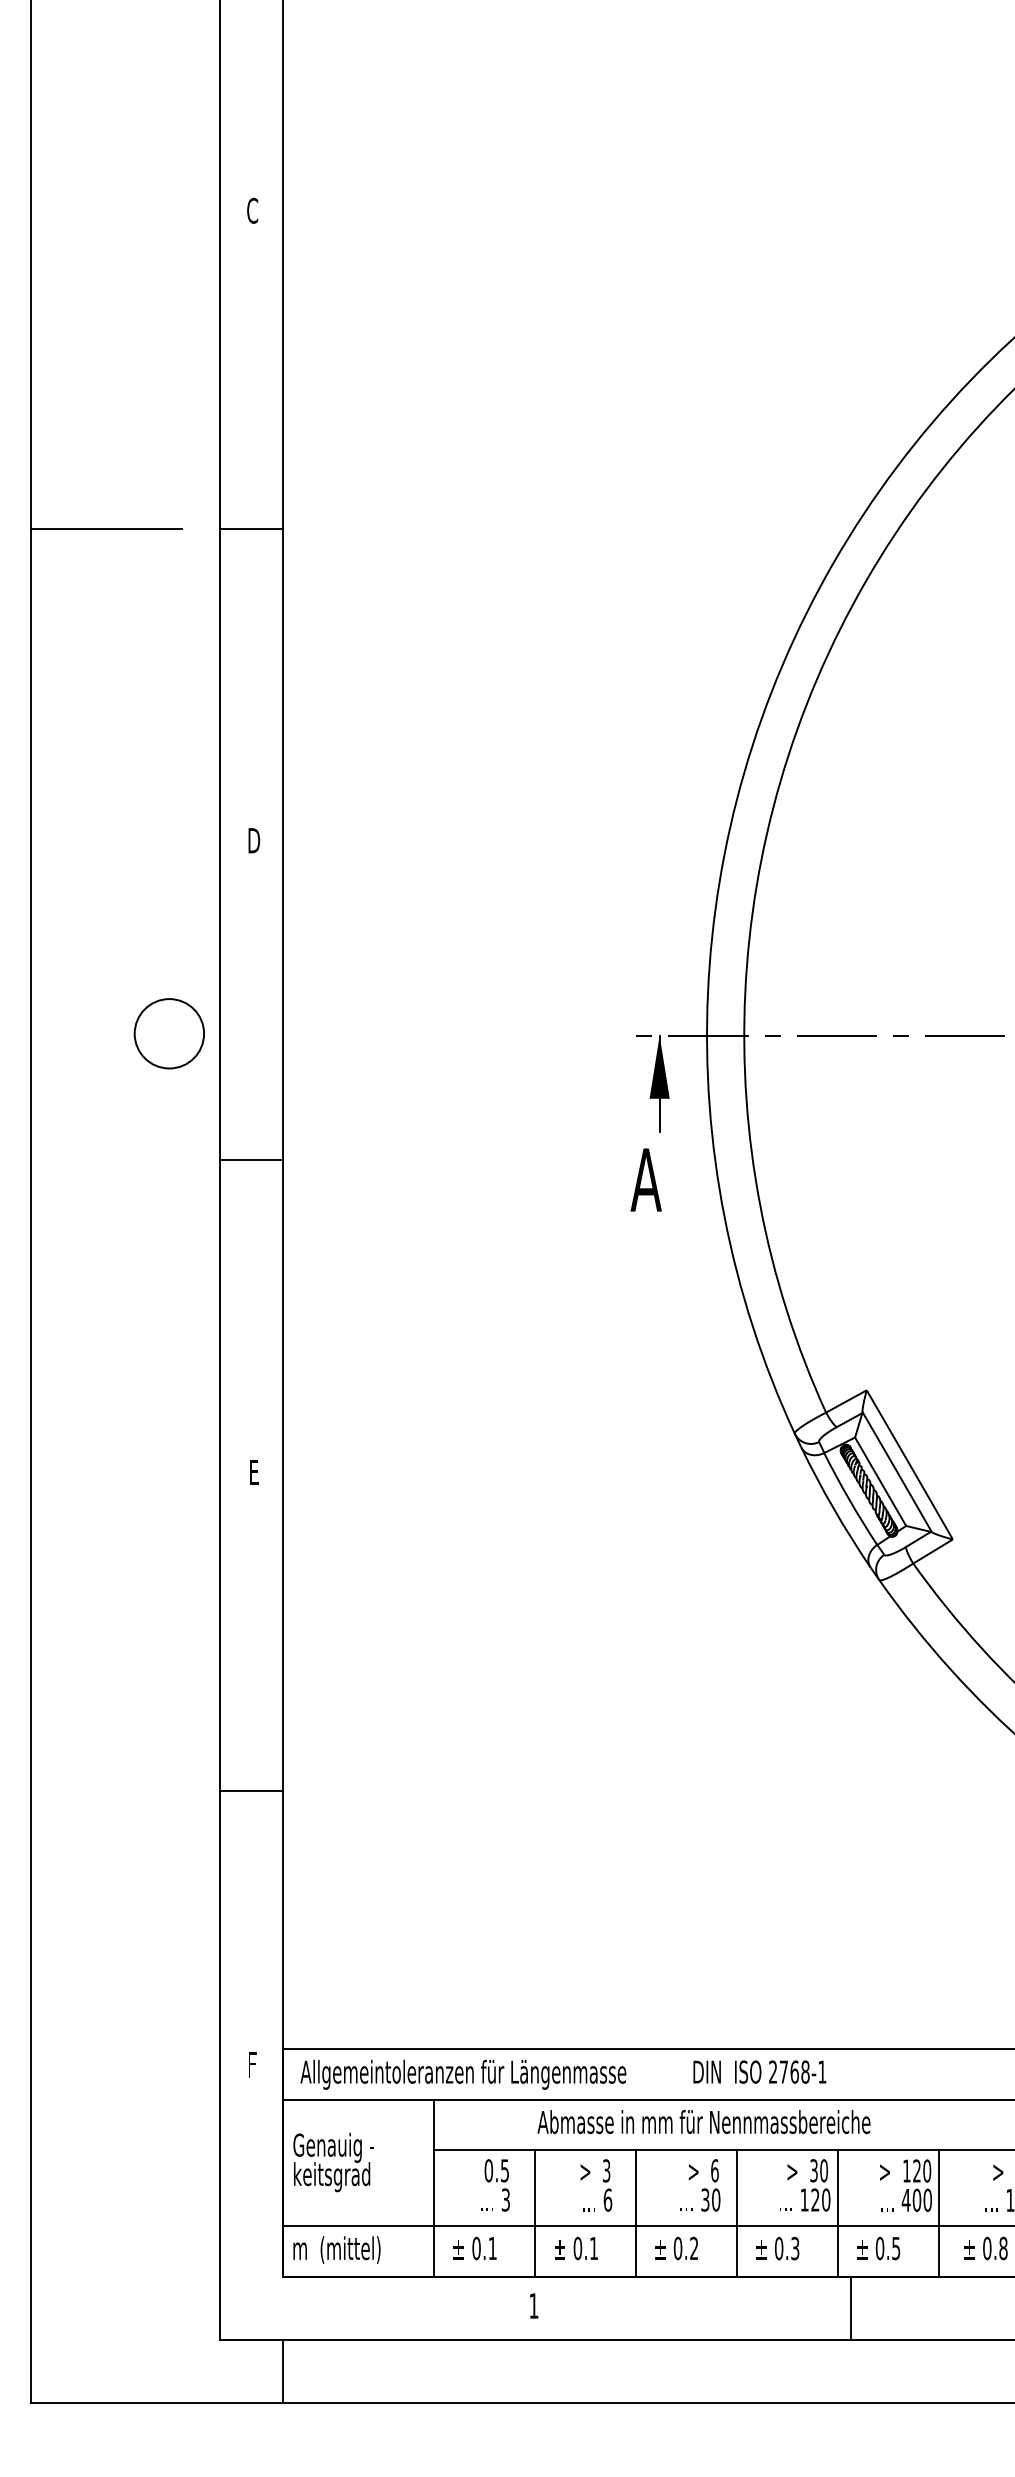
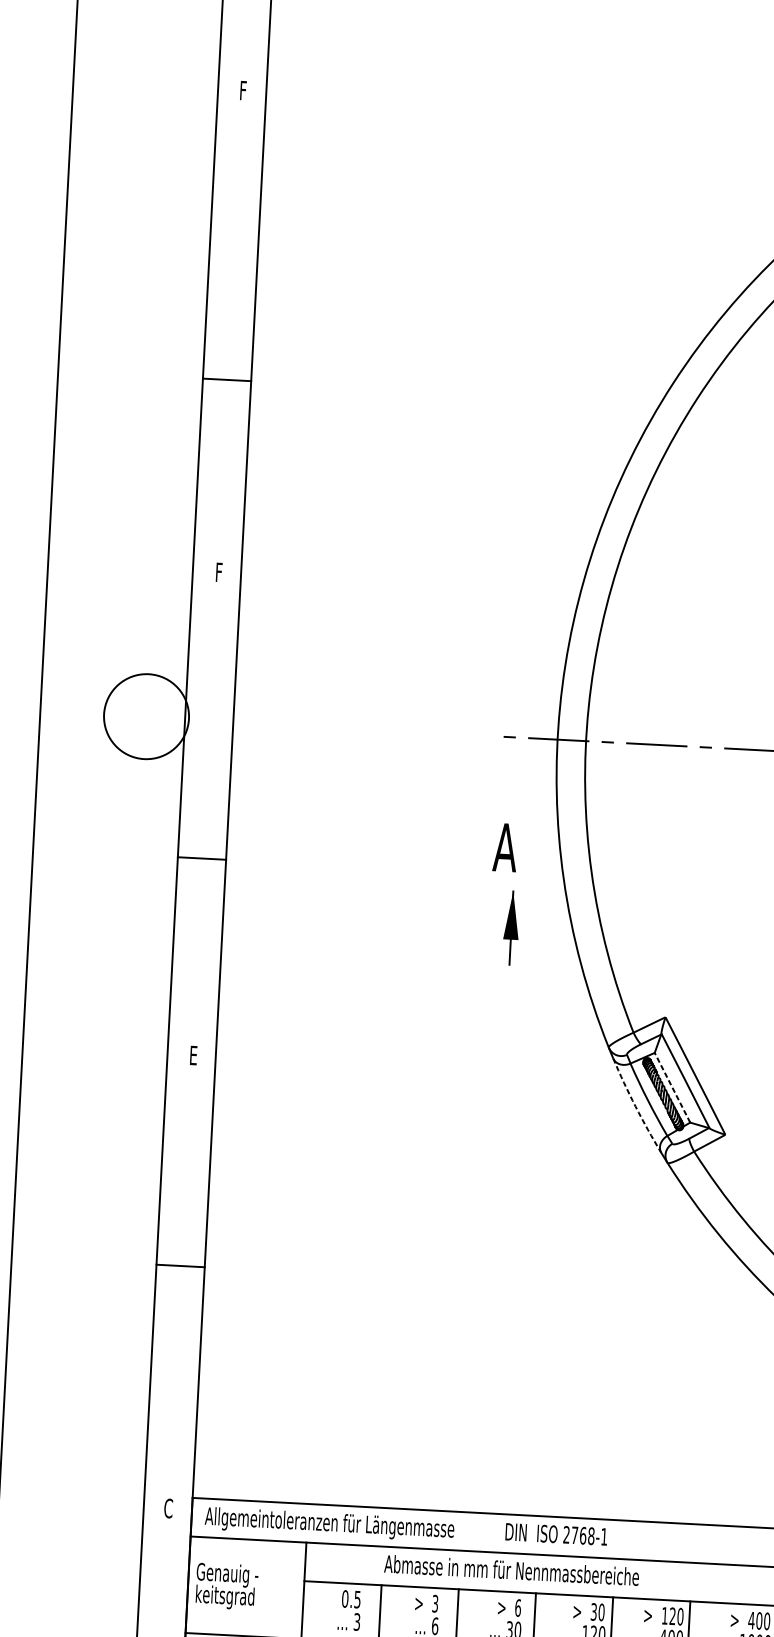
text: (252, 210) -> (243, 90), C -> F
line: (106, 529) -> (118, 328), removed
line: (250, 529) -> (226, 380), moved
text: (254, 840) -> (219, 572), D -> F
circle: (169, 1033) -> (146, 716), size x1.6
part: (659, 1083) -> (511, 928), moved
line: (250, 1159) -> (201, 858), moved
line: (880, 1481) -> (672, 1087), solid -> dashed
arc: (833, 1508) -> (635, 1106), solid -> dashed
line: (250, 1790) -> (179, 1265), moved
text: (251, 2064) -> (168, 1508), F -> C

